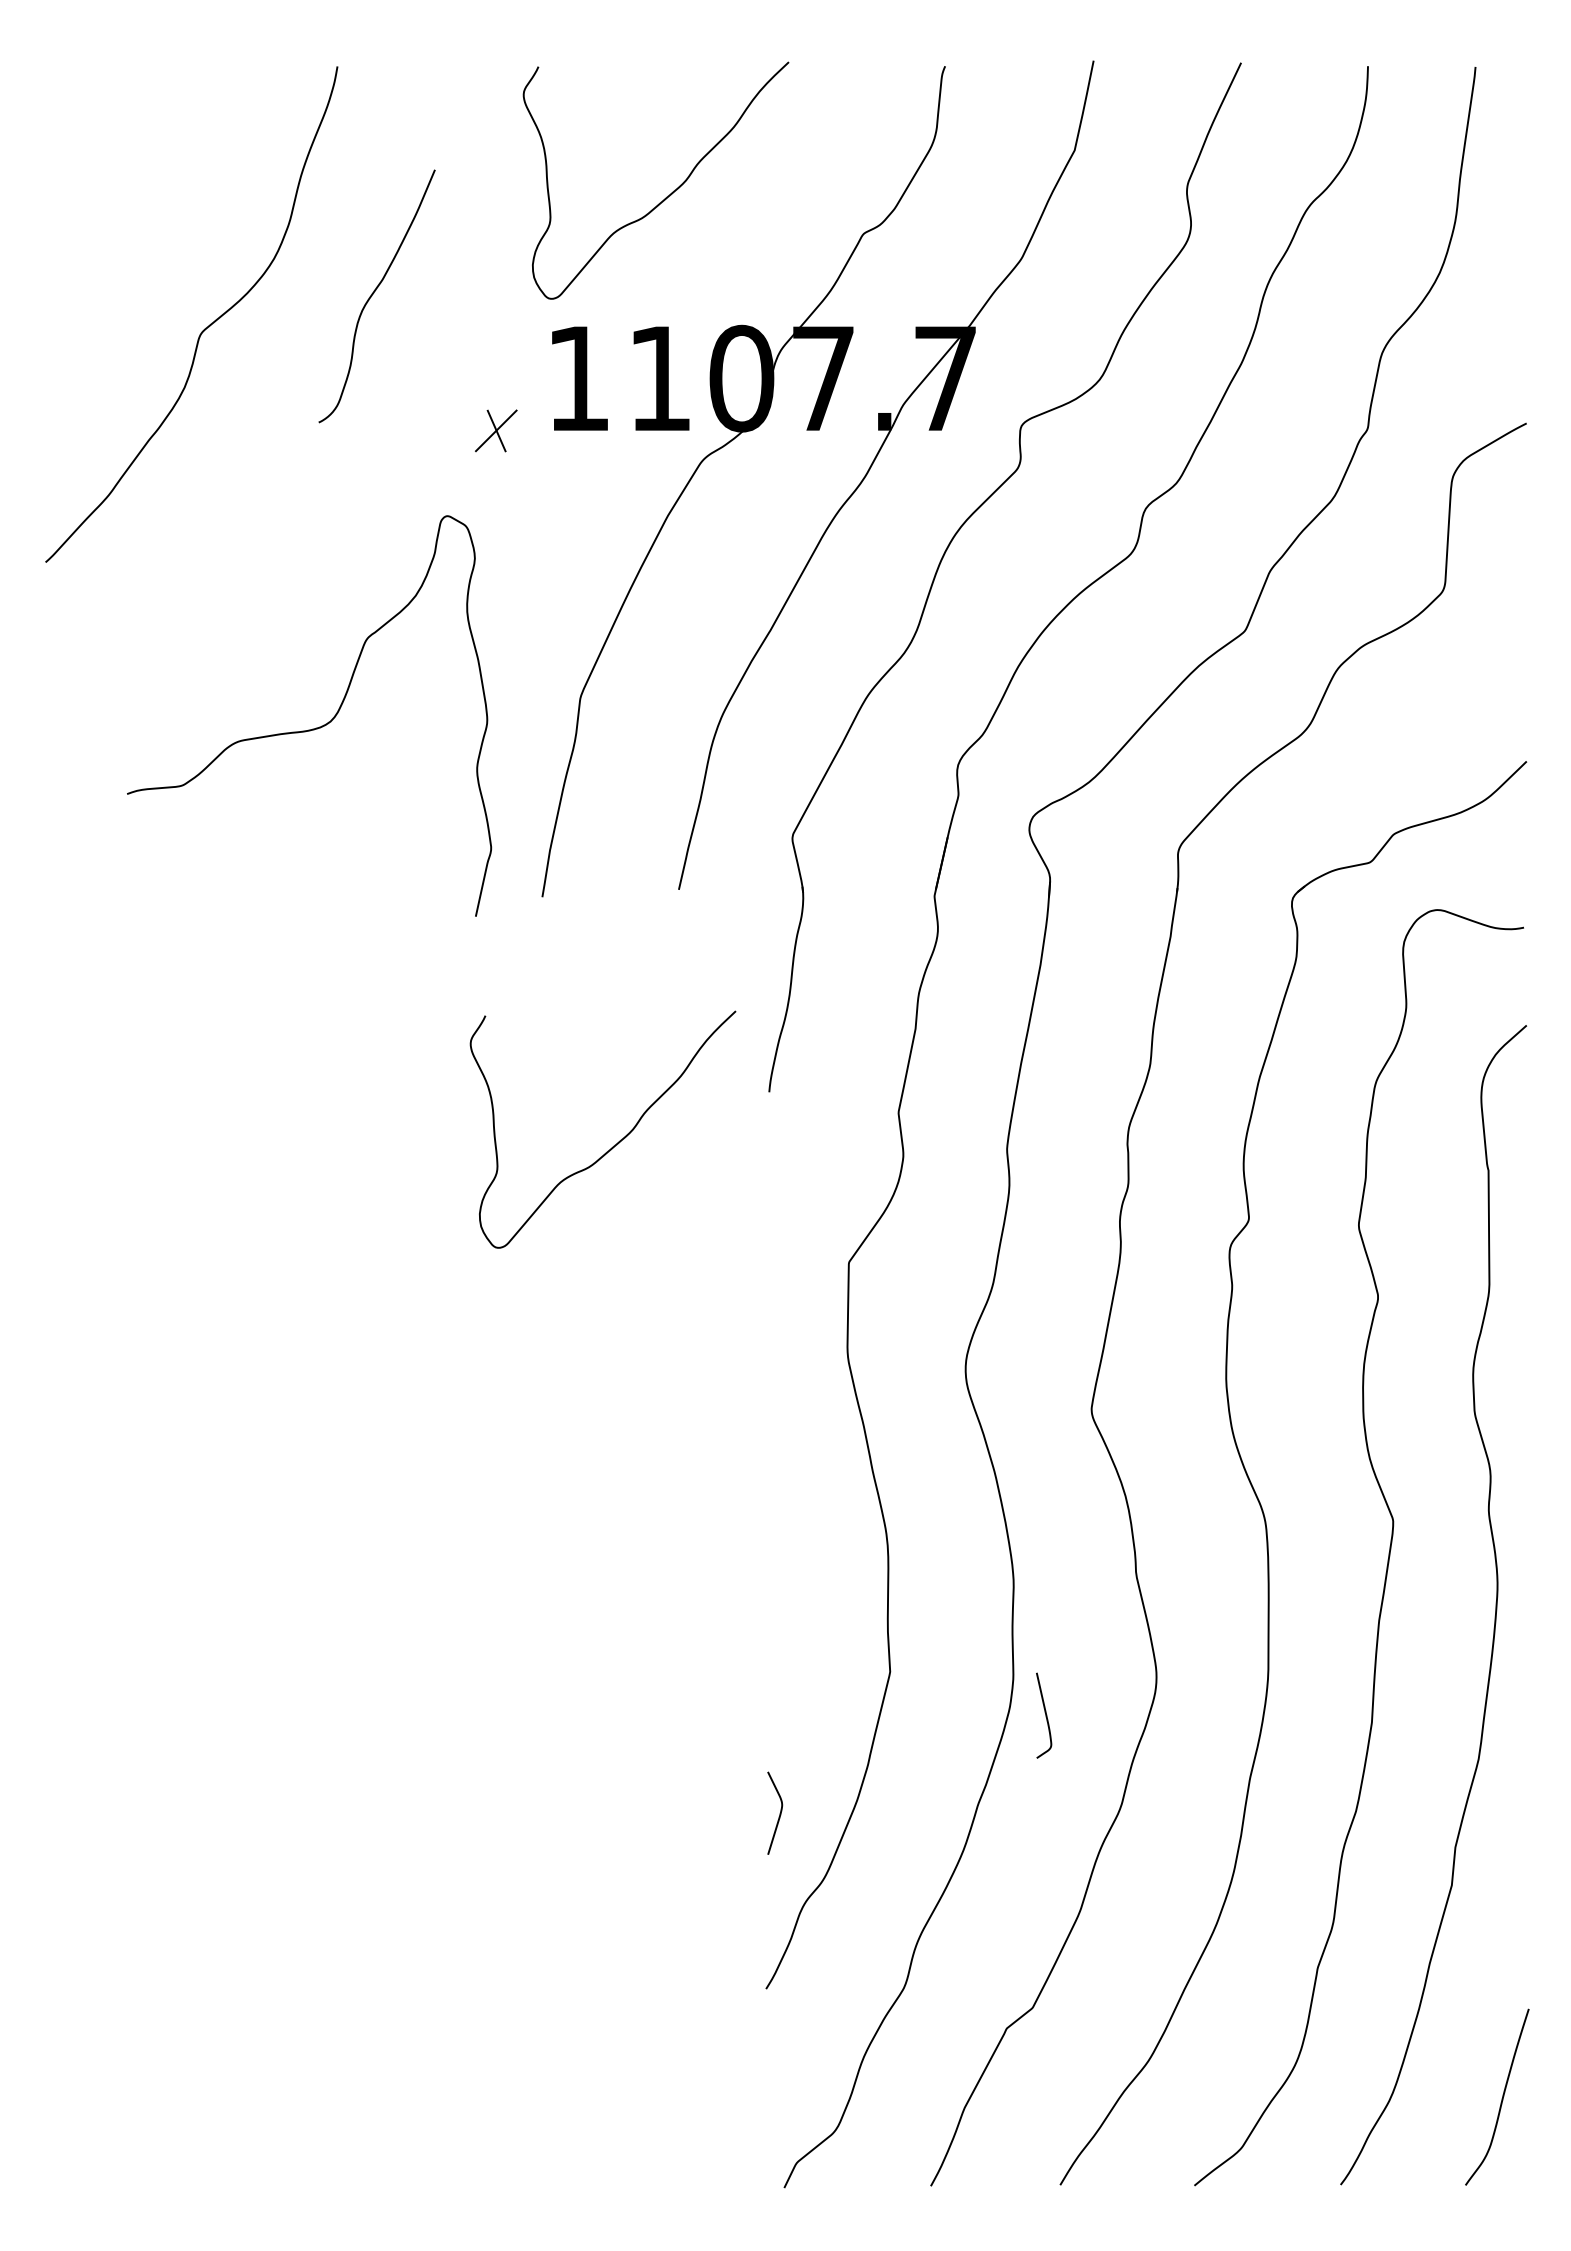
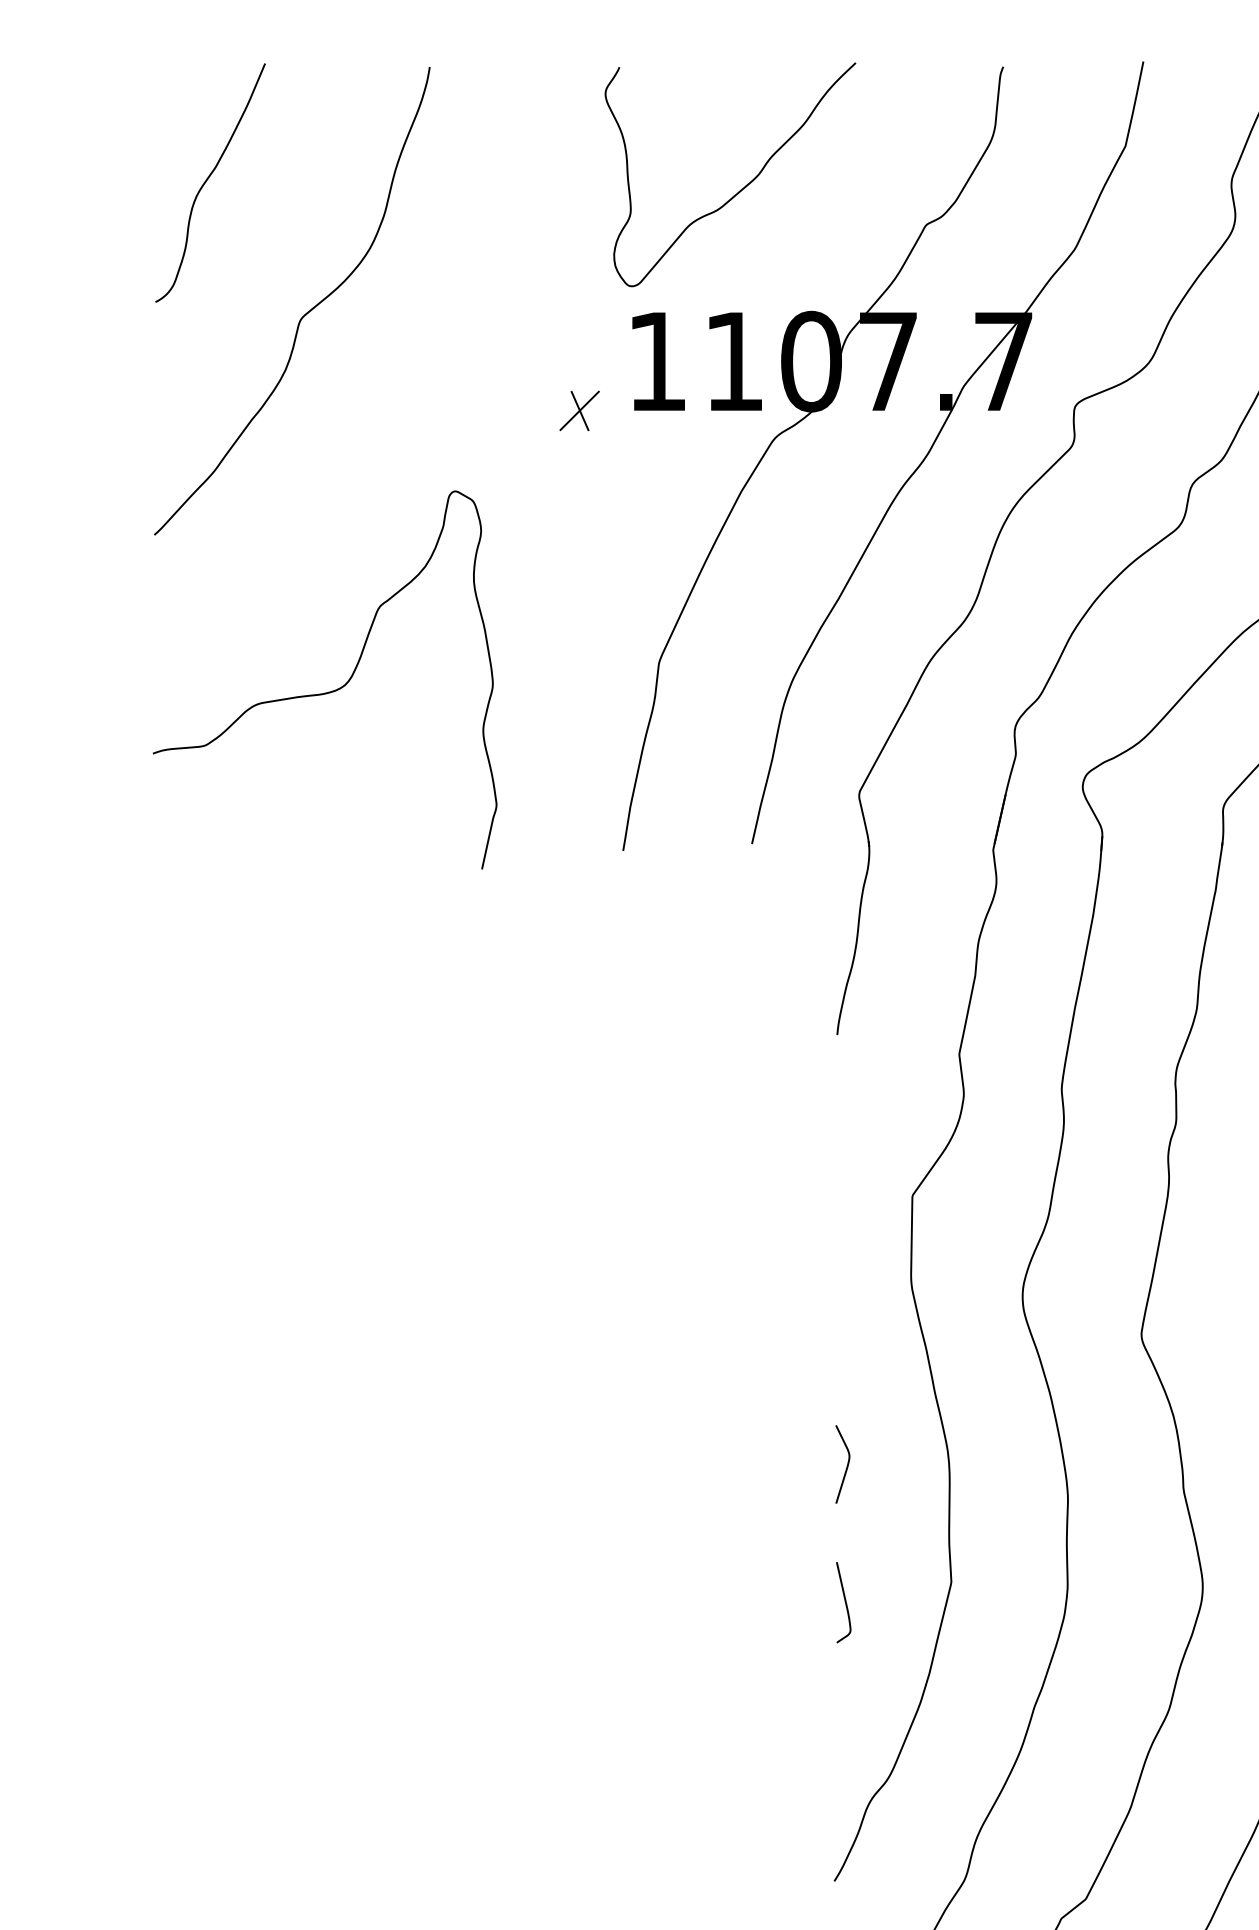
curve: (374, 293) -> (208, 180), moved
curve: (312, 728) -> (327, 691), moved
curve: (613, 1145) -> (690, 1085), removed
curve: (1045, 1715) -> (845, 1602), moved
curve: (779, 1813) -> (846, 1464), moved

